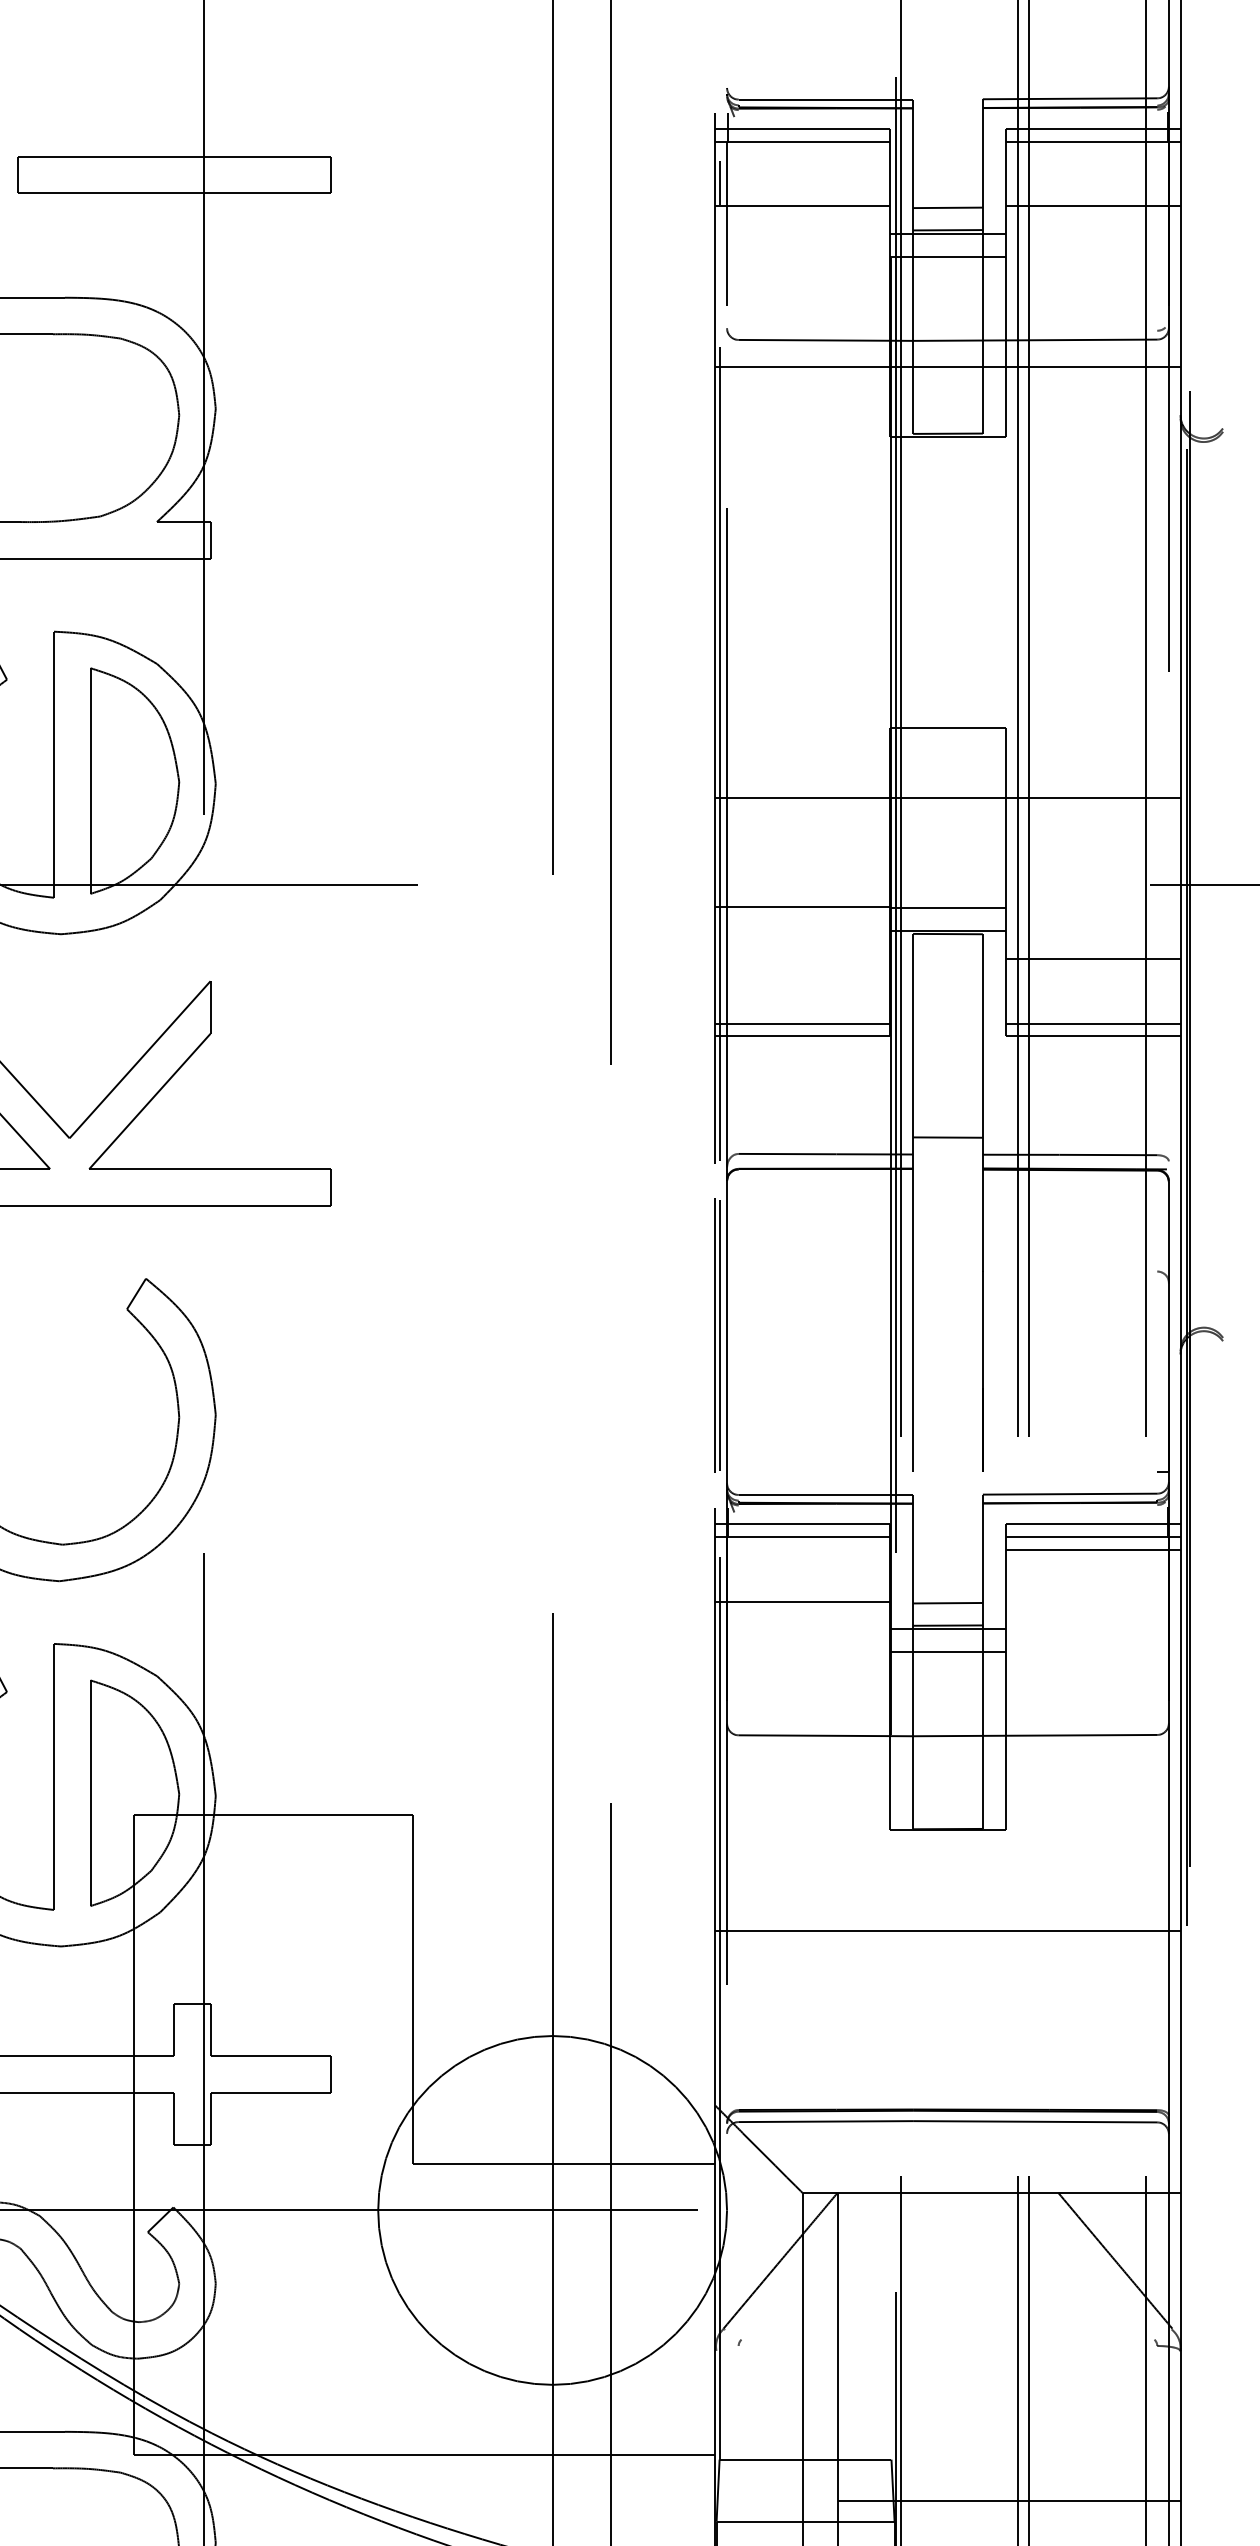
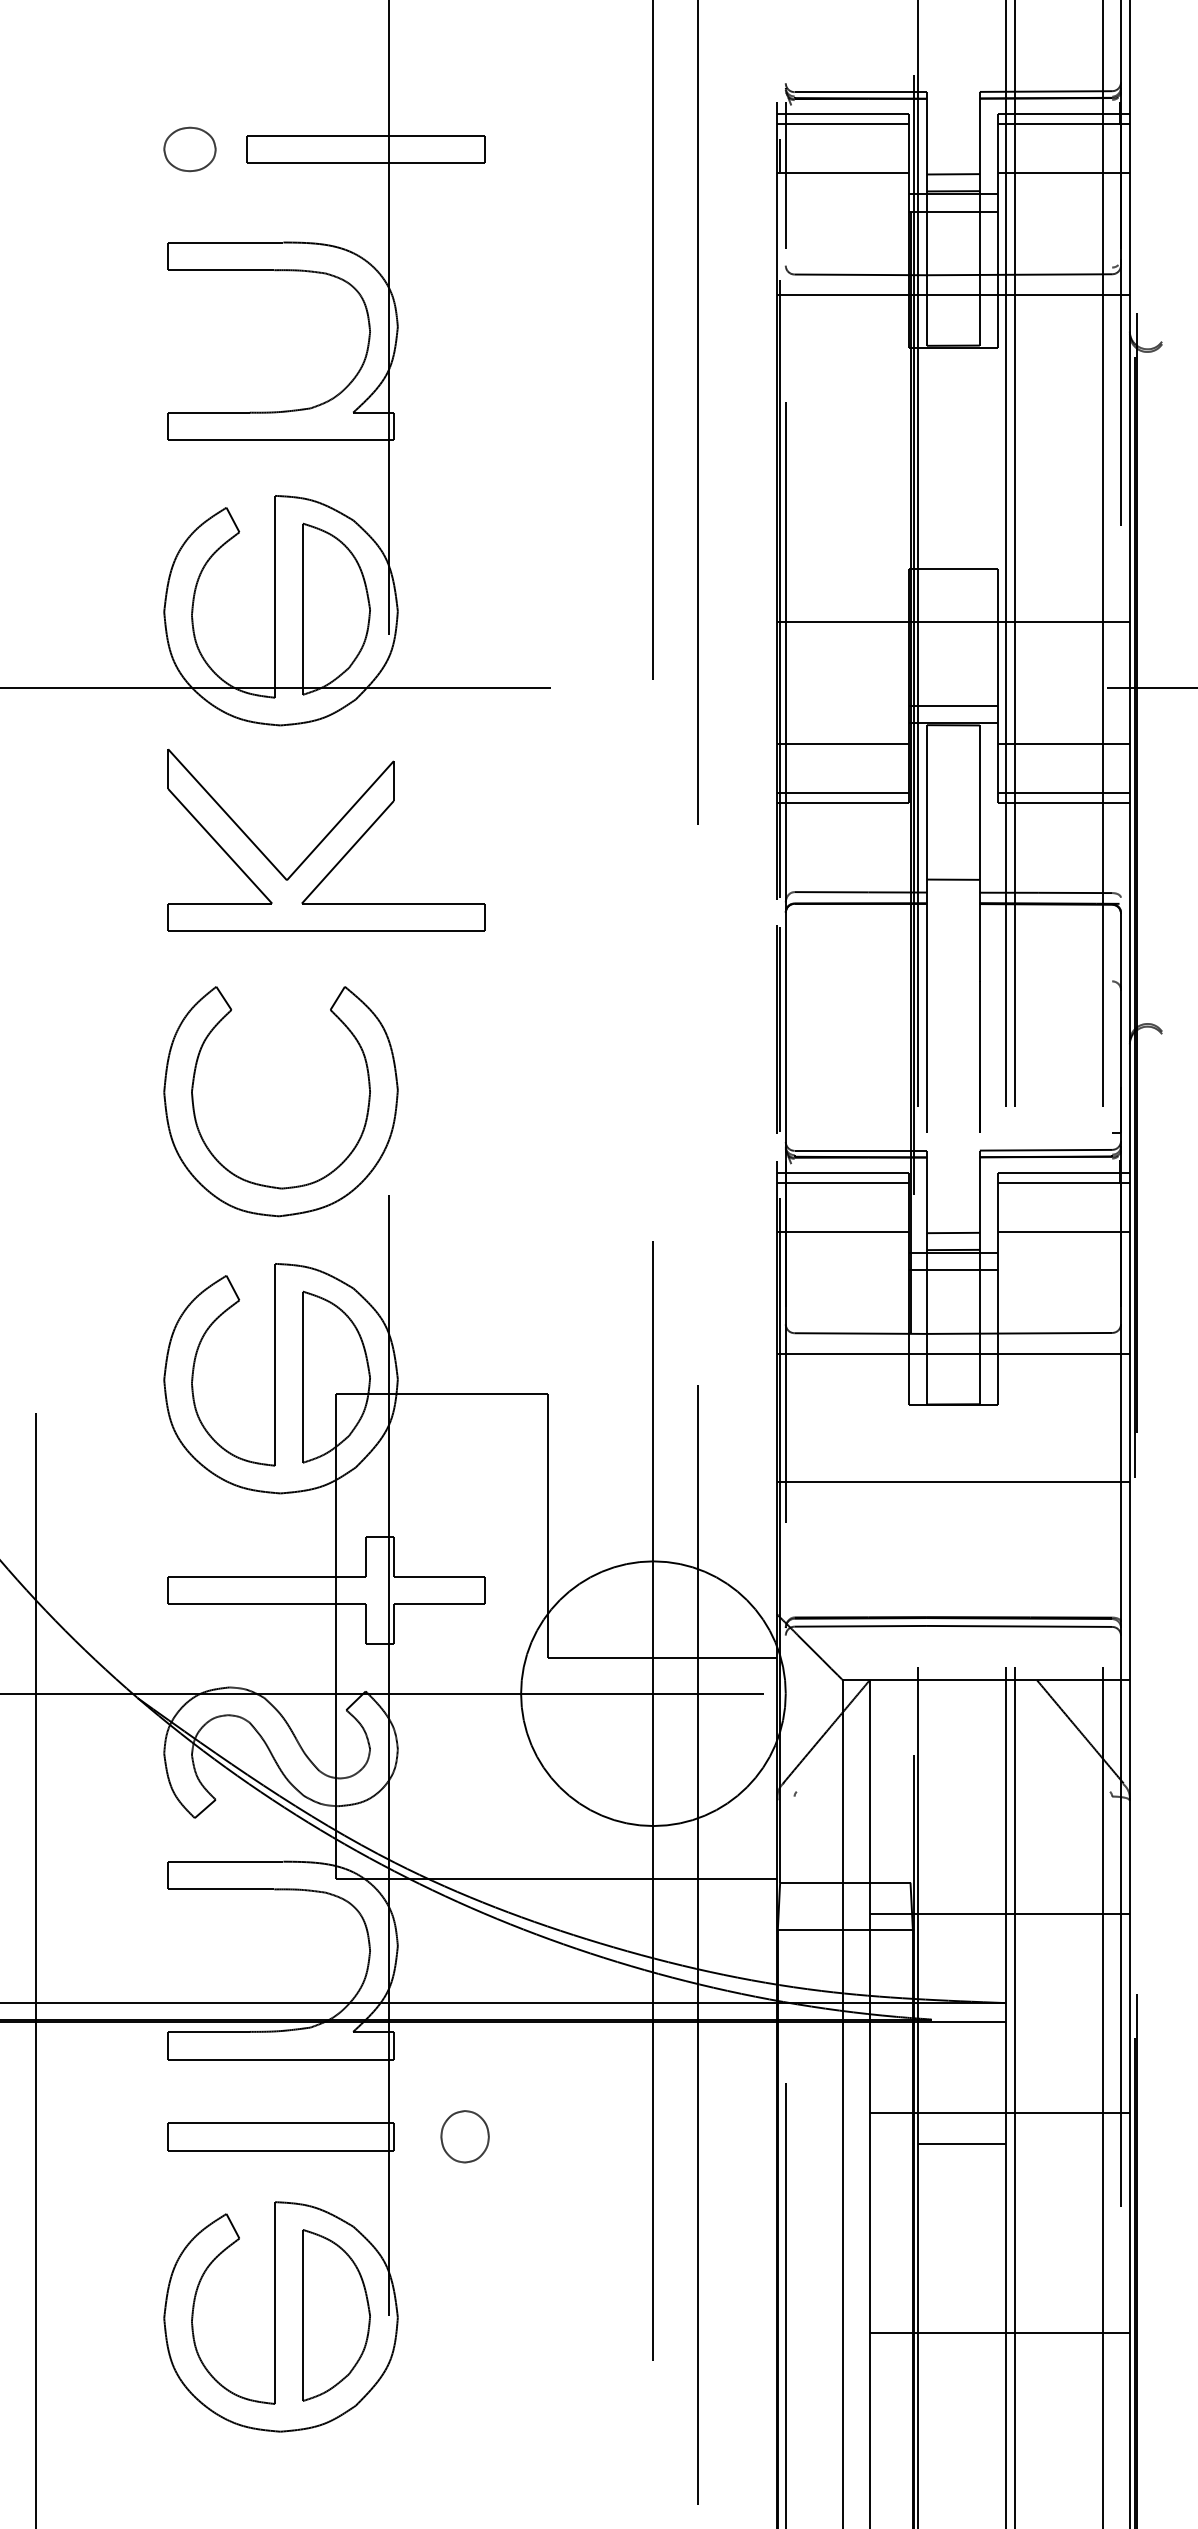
line: (801, 907) -> (842, 744), moved
line: (1093, 1549) -> (1063, 1231), moved
line: (946, 1763) -> (952, 1354), added

